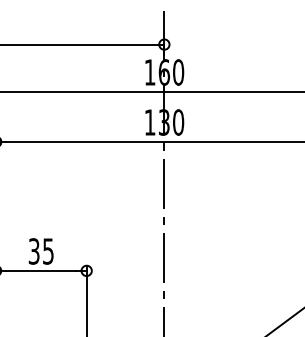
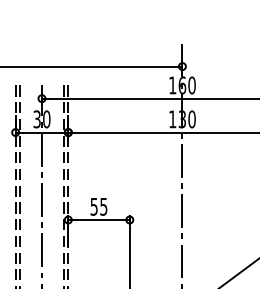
text: (33, 249) -> (93, 205), 35 -> 55

